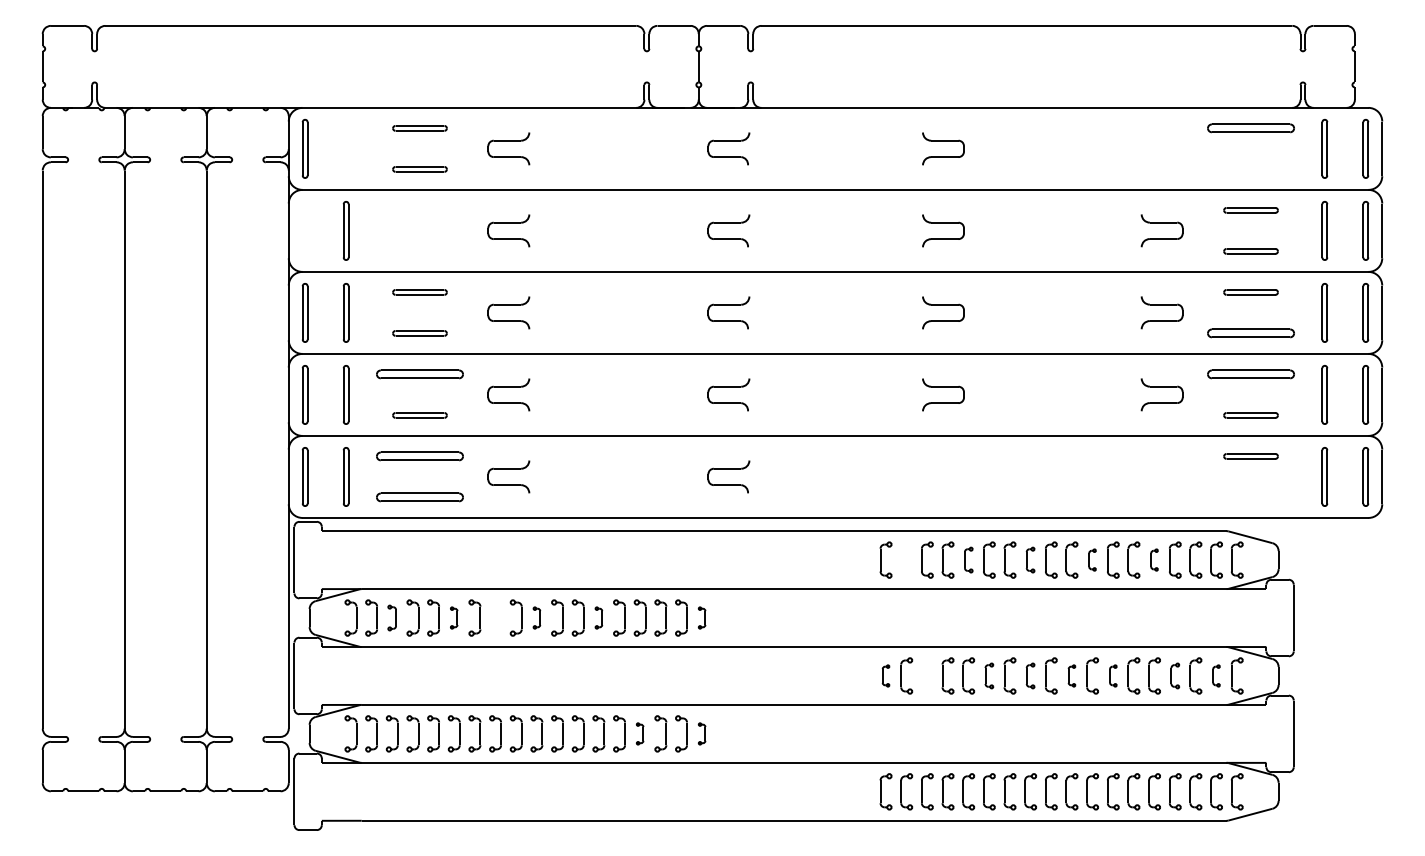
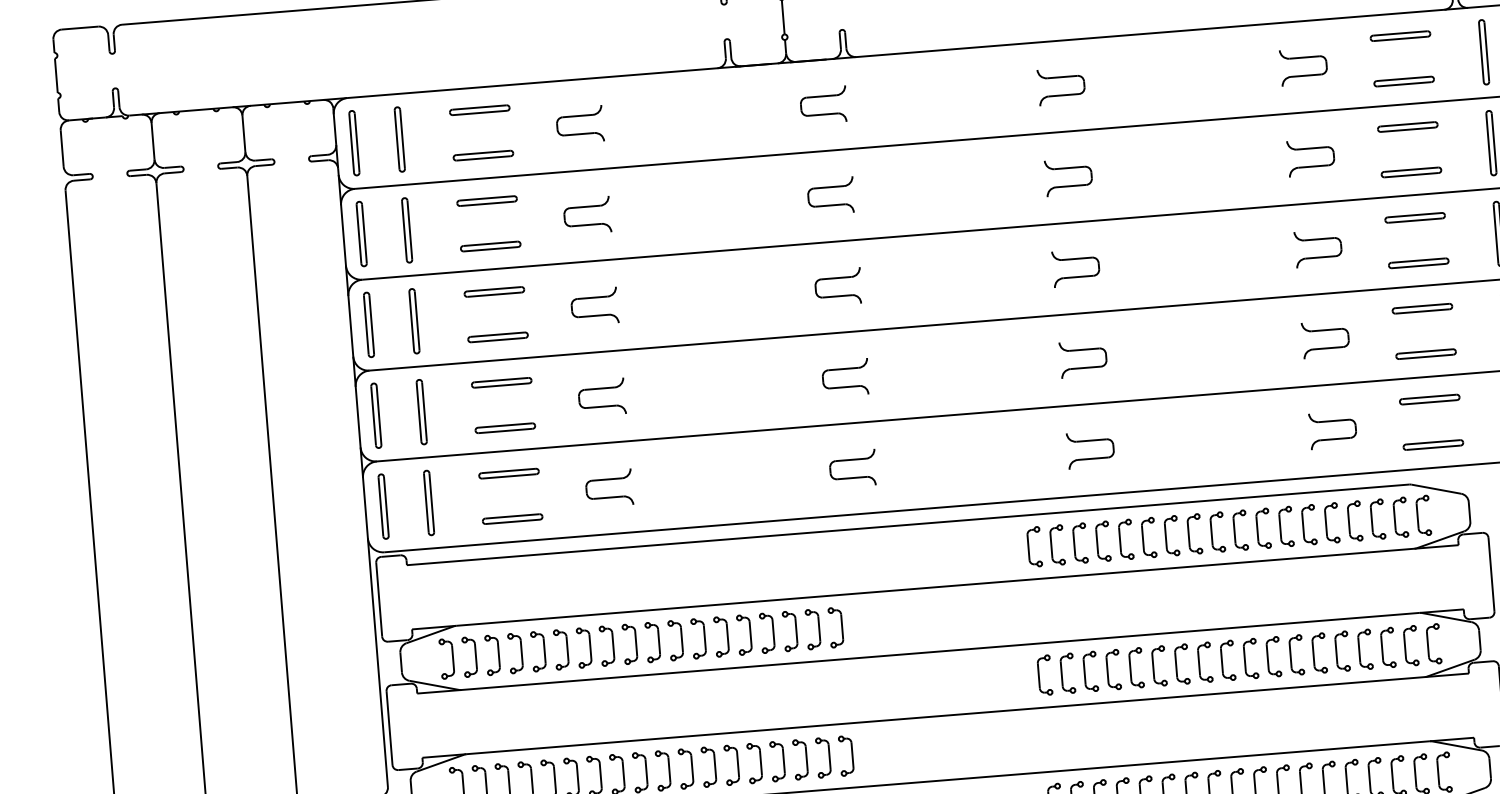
part: (1250, 128) -> (1399, 36), size x0.62
part: (1161, 141) -> (1302, 58), added
part: (345, 148) -> (399, 139), added
part: (1250, 169) -> (1403, 81), added
part: (419, 210) -> (486, 201), added
part: (304, 230) -> (360, 233), added
part: (419, 251) -> (490, 246), added
part: (1250, 333) -> (1418, 263), size x0.62
part: (419, 374) -> (501, 382), size x0.62
part: (1250, 374) -> (1421, 308), size x0.62
part: (419, 456) -> (508, 473), size x0.62
part: (943, 469) -> (1090, 441), added
part: (1161, 469) -> (1331, 422), added
part: (419, 497) -> (512, 519), size x0.62
part: (1250, 497) -> (1432, 445), added
part: (906, 559) -> (1057, 544), added
part: (968, 559) -> (1125, 538), size x1.43
part: (1030, 559) -> (1194, 533), size x1.43
part: (1092, 559) -> (1263, 527), size x1.67
part: (1154, 559) -> (1331, 522), size x1.67
part: (391, 617) -> (491, 654), size x1.43
part: (453, 617) -> (560, 649), size x1.67
part: (495, 617) -> (607, 645), added
part: (536, 617) -> (652, 641), size x1.67
part: (598, 617) -> (721, 636), size x1.67
part: (701, 617) -> (835, 627), size x1.67
part: (885, 675) -> (1044, 674), size x1.67
part: (927, 675) -> (1090, 671), added
part: (989, 675) -> (1159, 665), size x1.43
part: (1030, 675) -> (1204, 661), size x1.43
part: (1071, 675) -> (1250, 658), size x1.67
part: (1113, 675) -> (1296, 654), size x1.67
part: (1175, 675) -> (1365, 649), size x1.43
part: (1216, 675) -> (1411, 645), size x1.67
part: (639, 733) -> (776, 761), size x1.67
part: (701, 733) -> (845, 755), size x1.67

